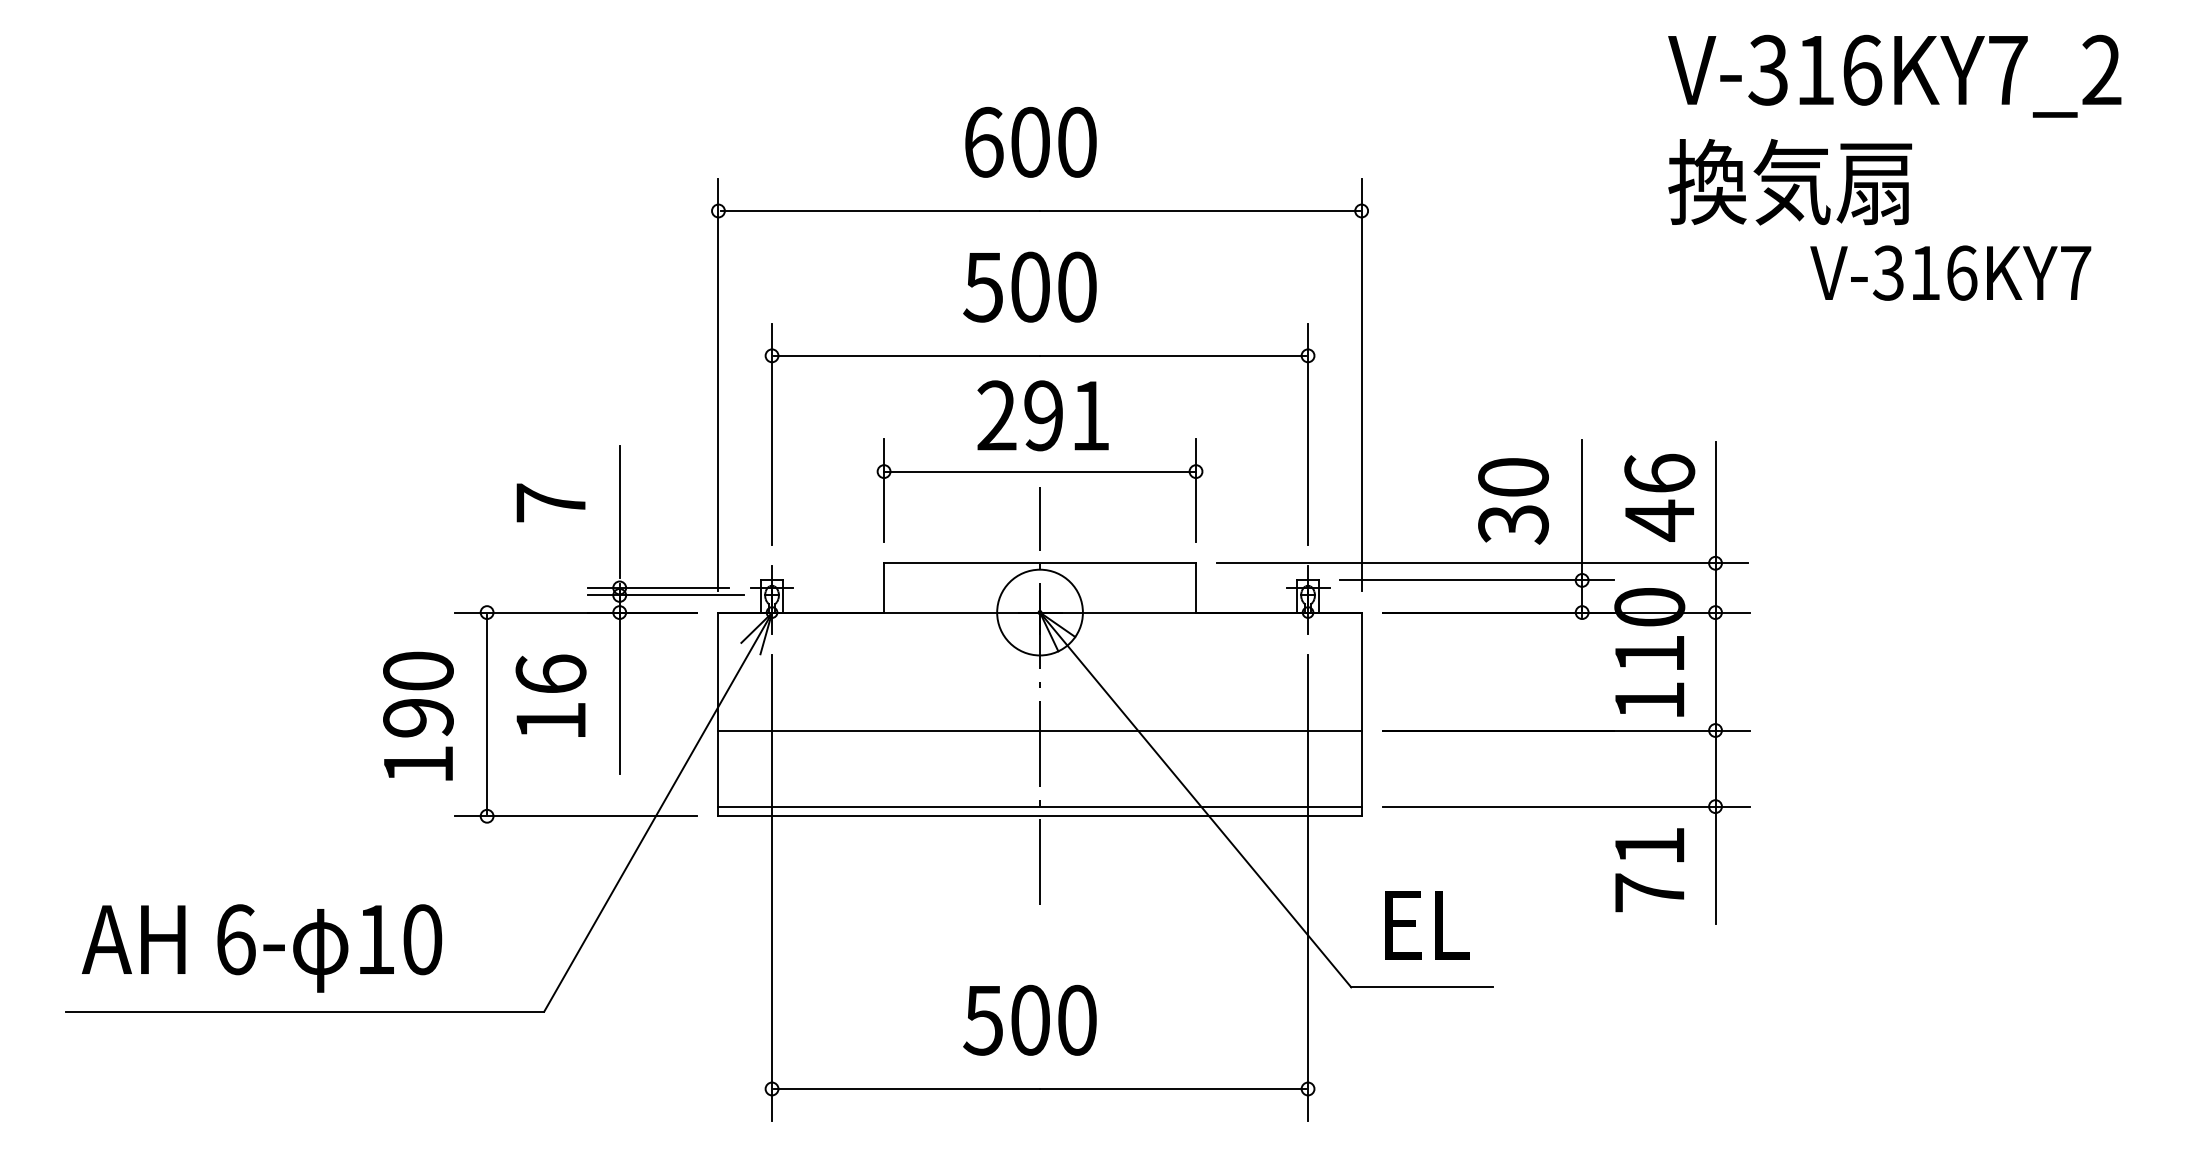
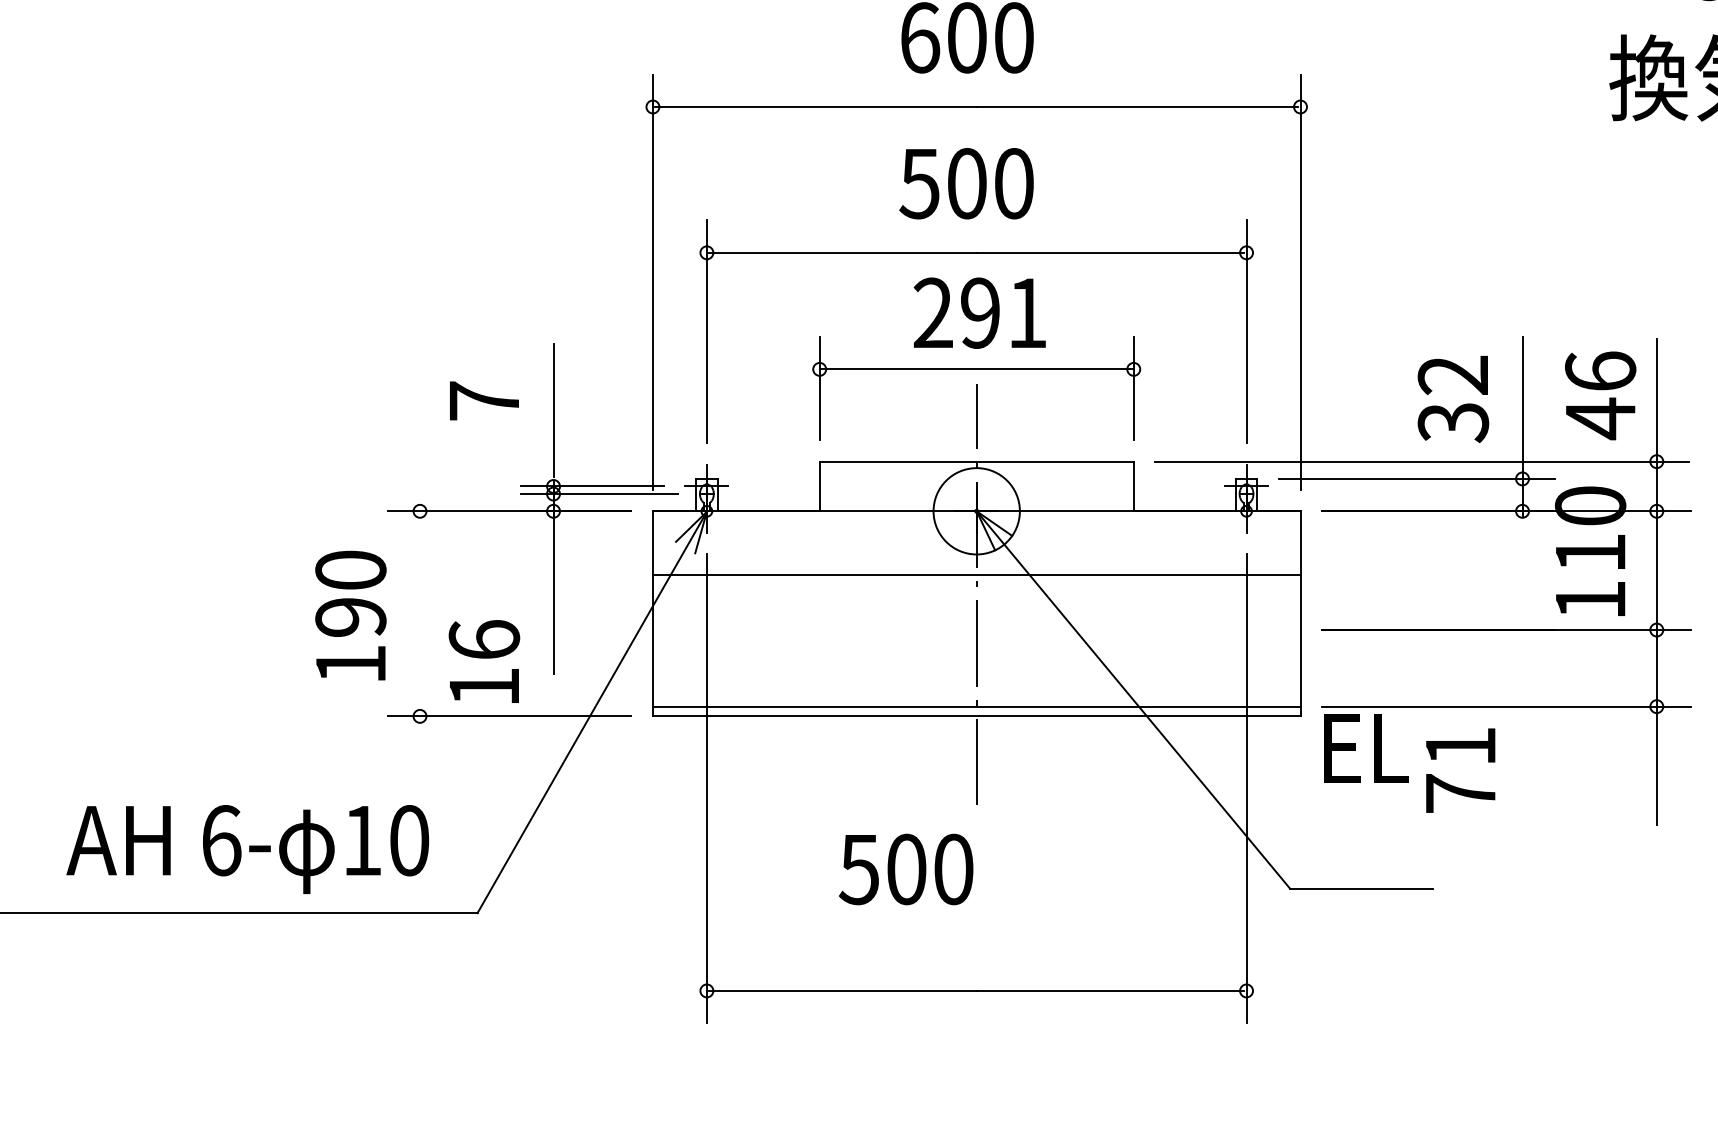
text: (1513, 477) -> (1453, 375), 30 -> 32
text: (550, 695) -> (483, 661), moved
line: (487, 714) -> (420, 613), removed
line: (1039, 730) -> (976, 574), moved
text: (1649, 870) -> (1460, 770), moved
text: (1427, 925) -> (1366, 748), moved
text: (261, 948) -> (247, 849), moved
text: (1029, 1019) -> (905, 868), moved

